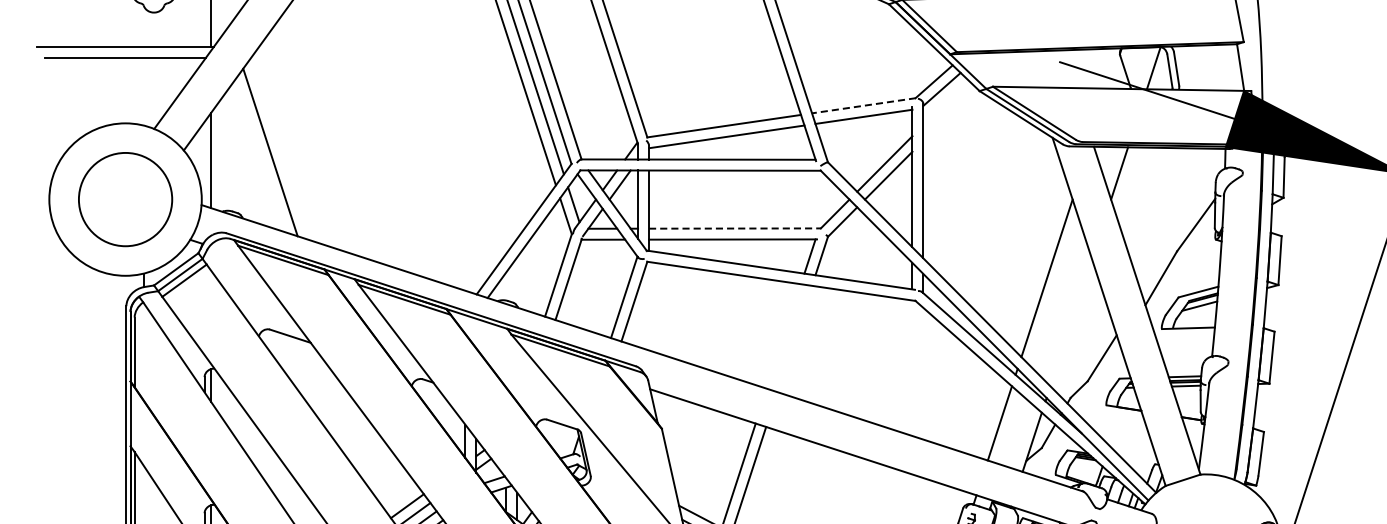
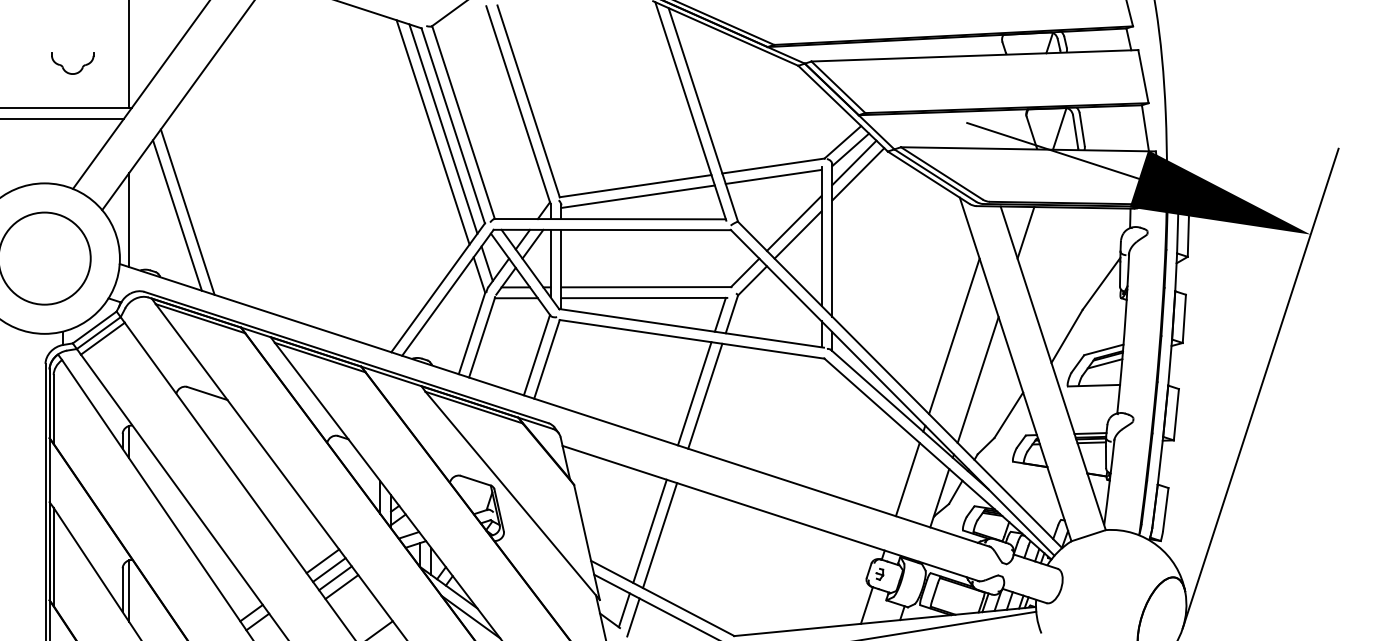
line: (945, 102) -> (854, 162), added
line: (863, 106) -> (773, 166), dashed -> solid
line: (949, 114) -> (858, 174), added
line: (260, 155) -> (177, 215), added
line: (735, 228) -> (646, 287), dashed -> solid
line: (1070, 322) -> (977, 379), added
line: (783, 336) -> (694, 393), added
line: (794, 338) -> (705, 395), added

